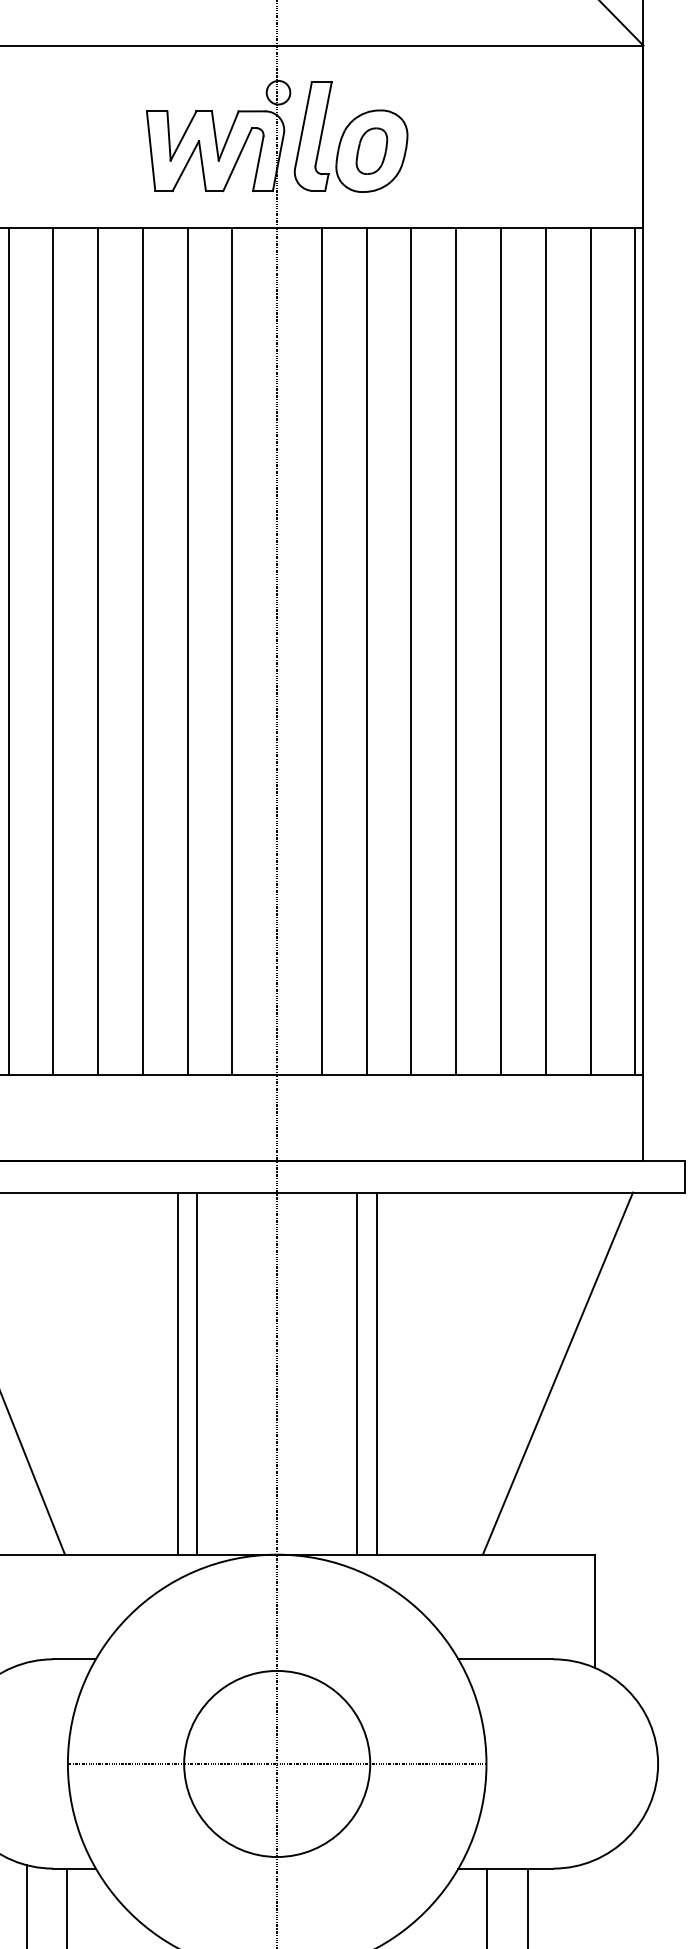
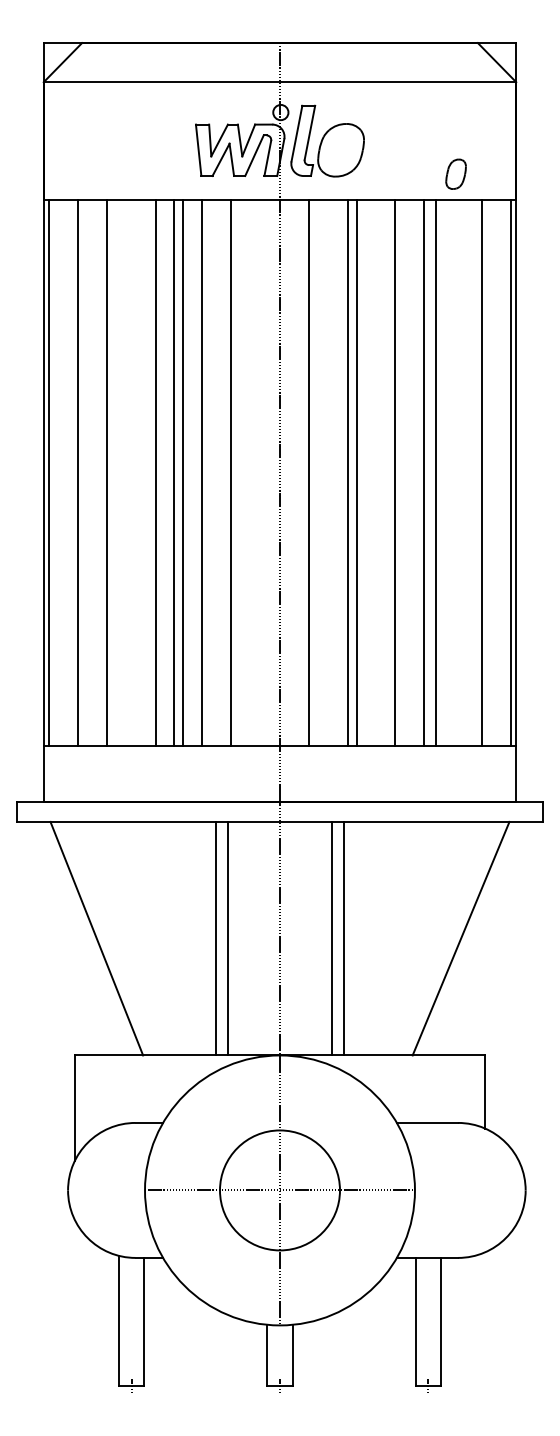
part: (371, 149) -> (455, 173), moved
line: (53, 650) -> (155, 472), moved
line: (98, 650) -> (182, 472), moved
line: (143, 650) -> (174, 472), moved
line: (188, 650) -> (202, 472), moved
line: (233, 650) -> (231, 472), moved
line: (366, 650) -> (356, 472), moved
line: (411, 650) -> (347, 472), moved
line: (546, 650) -> (436, 472), moved

